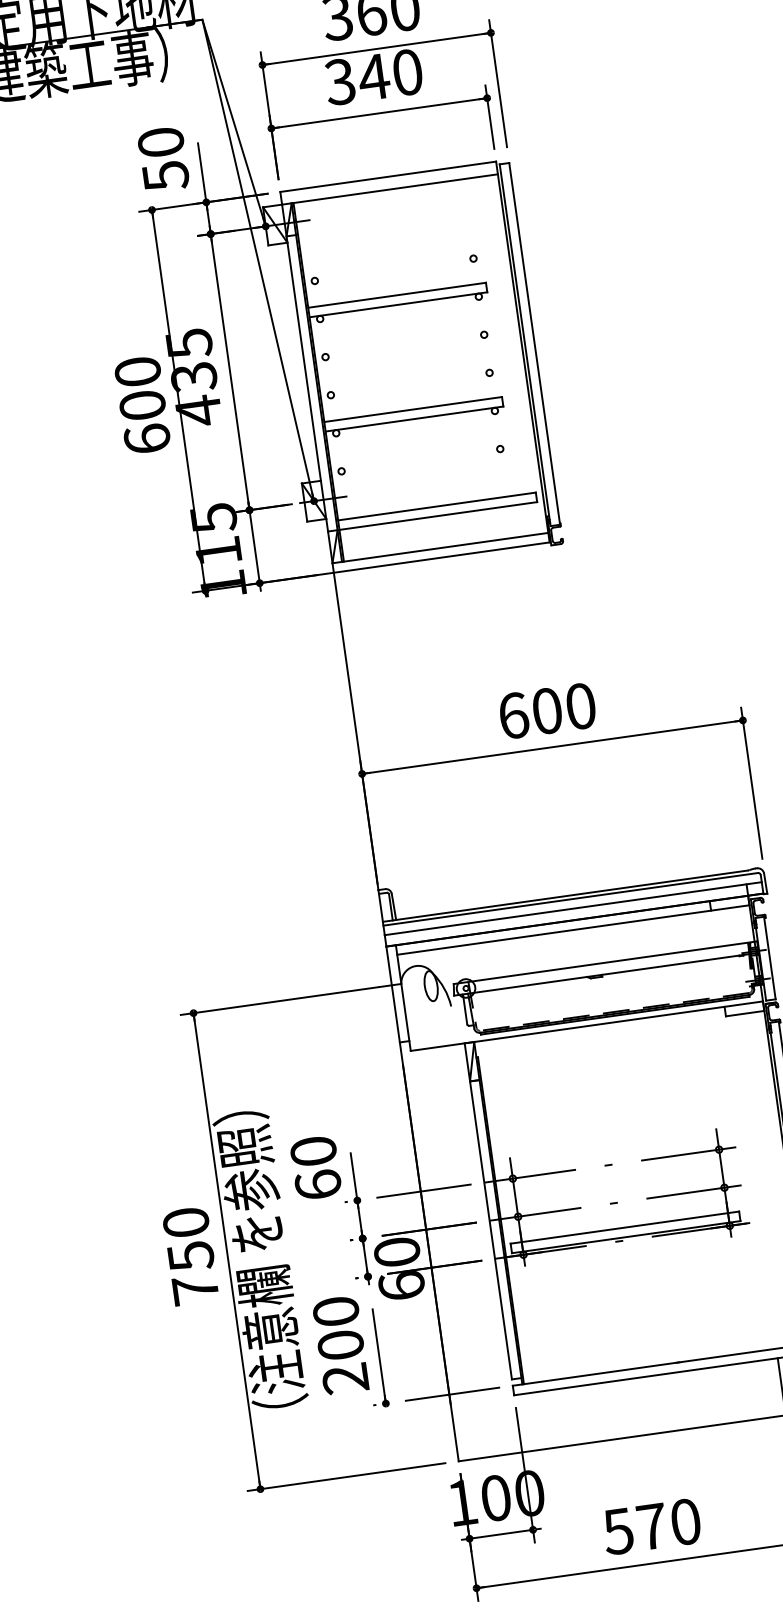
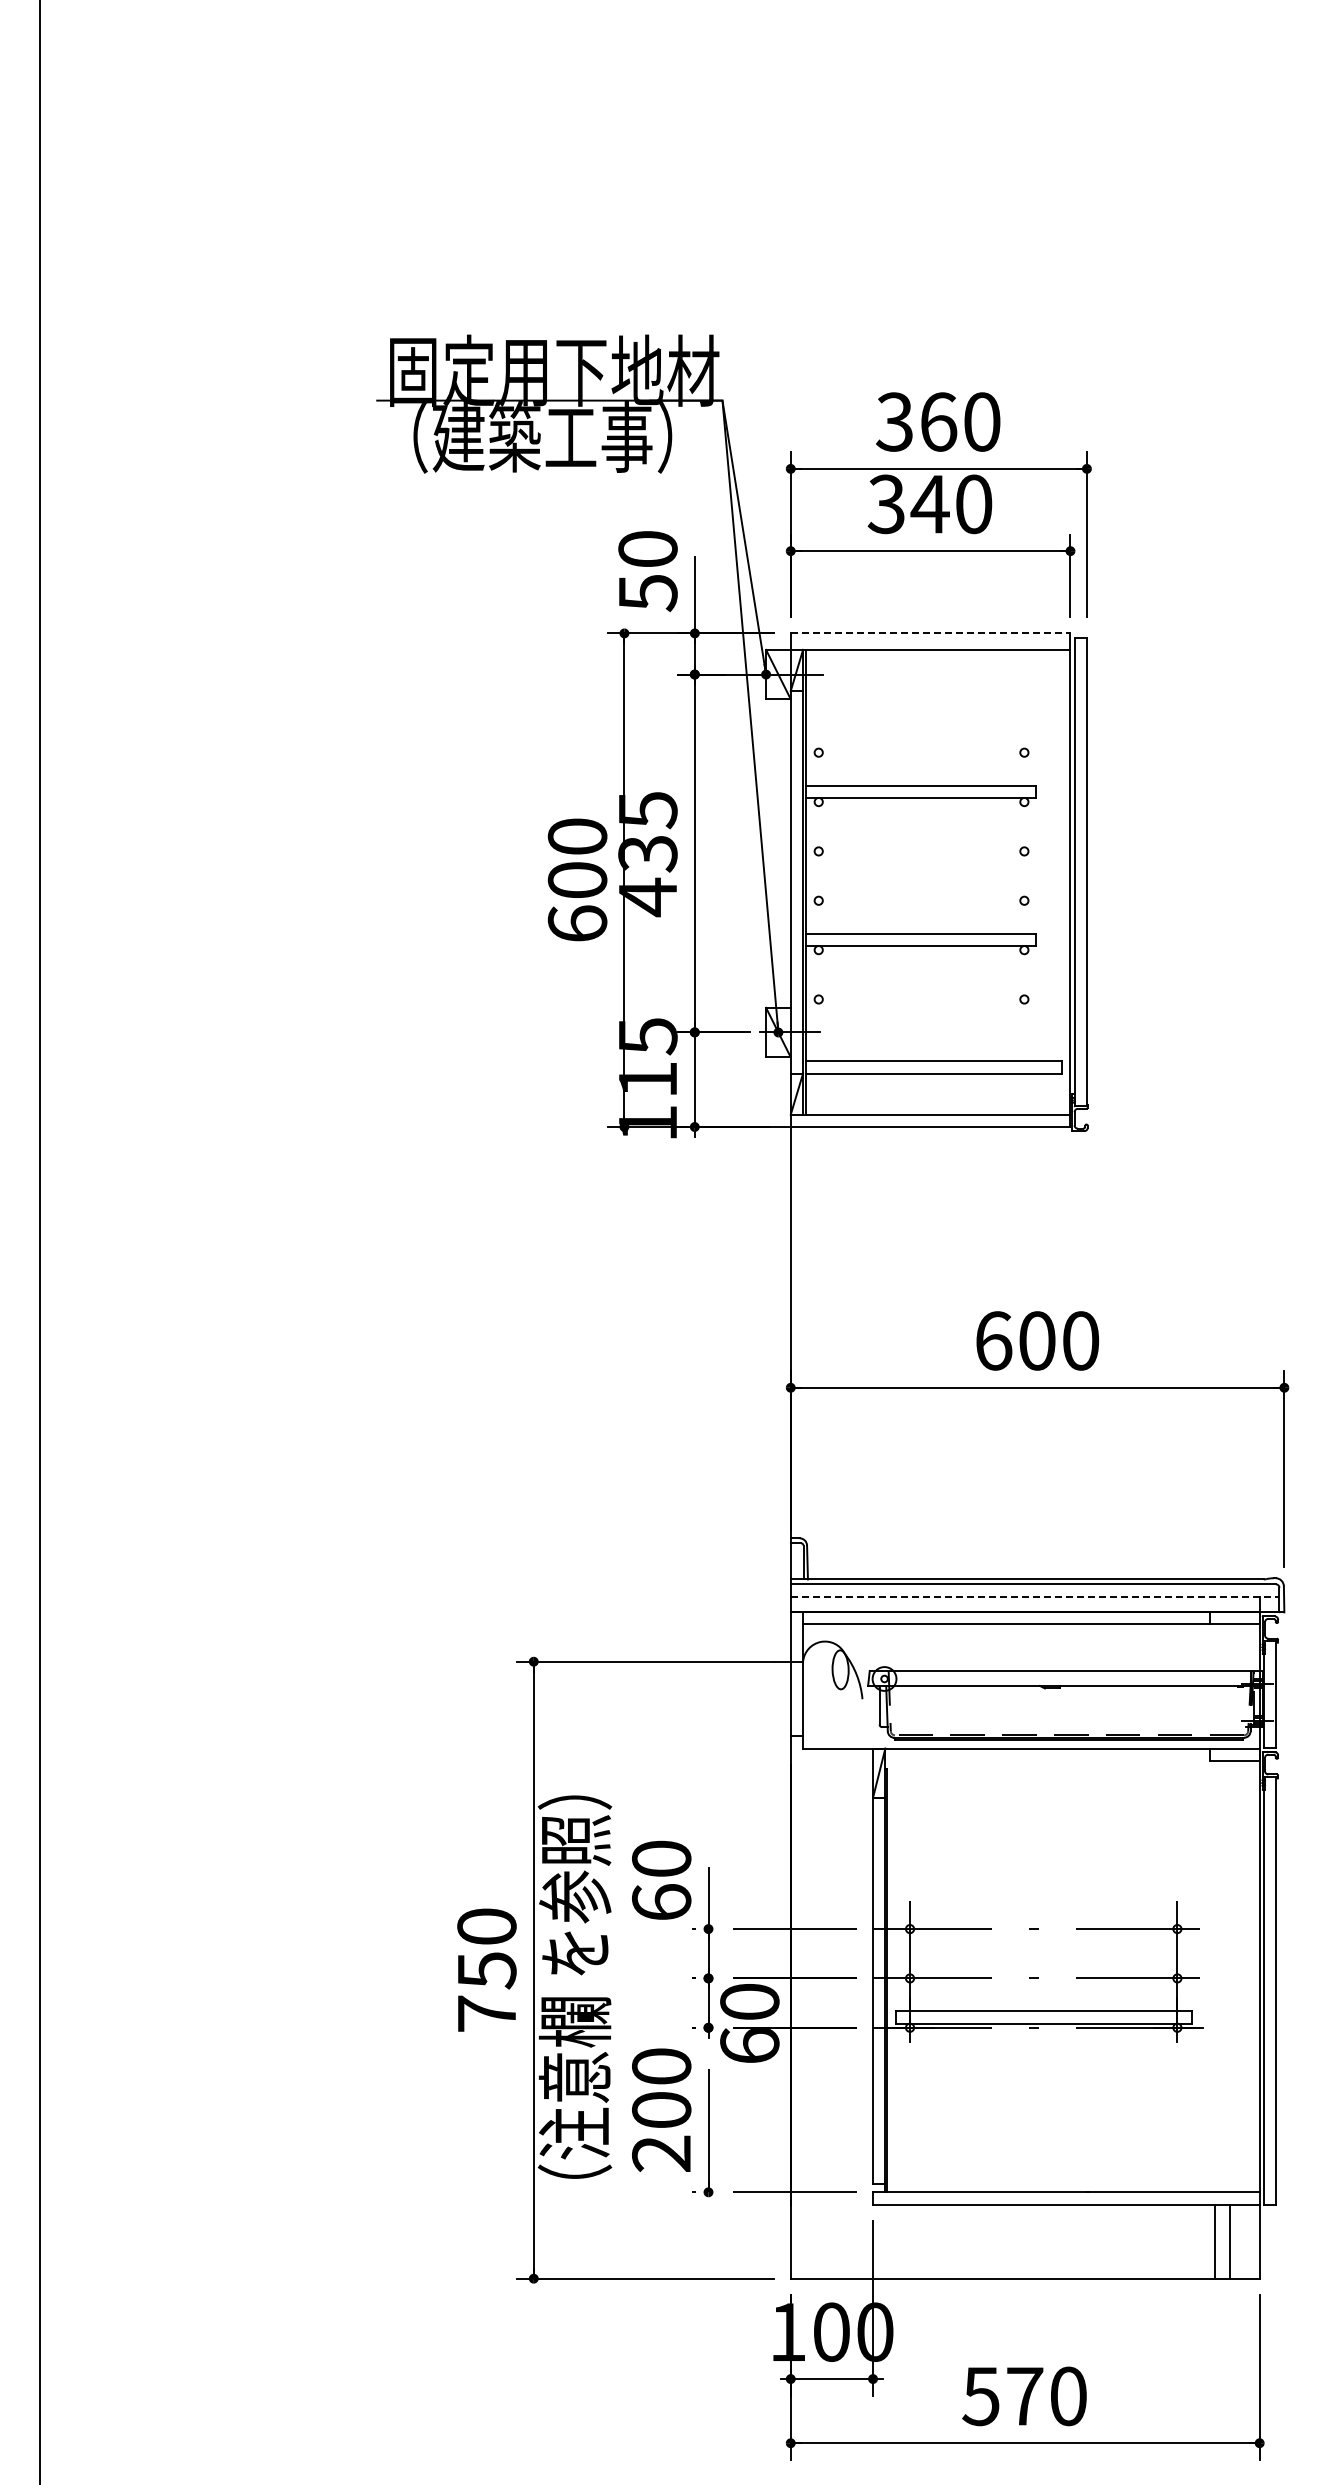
line: (388, 176) -> (930, 633), solid -> dashed
line: (573, 908) -> (1035, 1596), solid -> dashed

